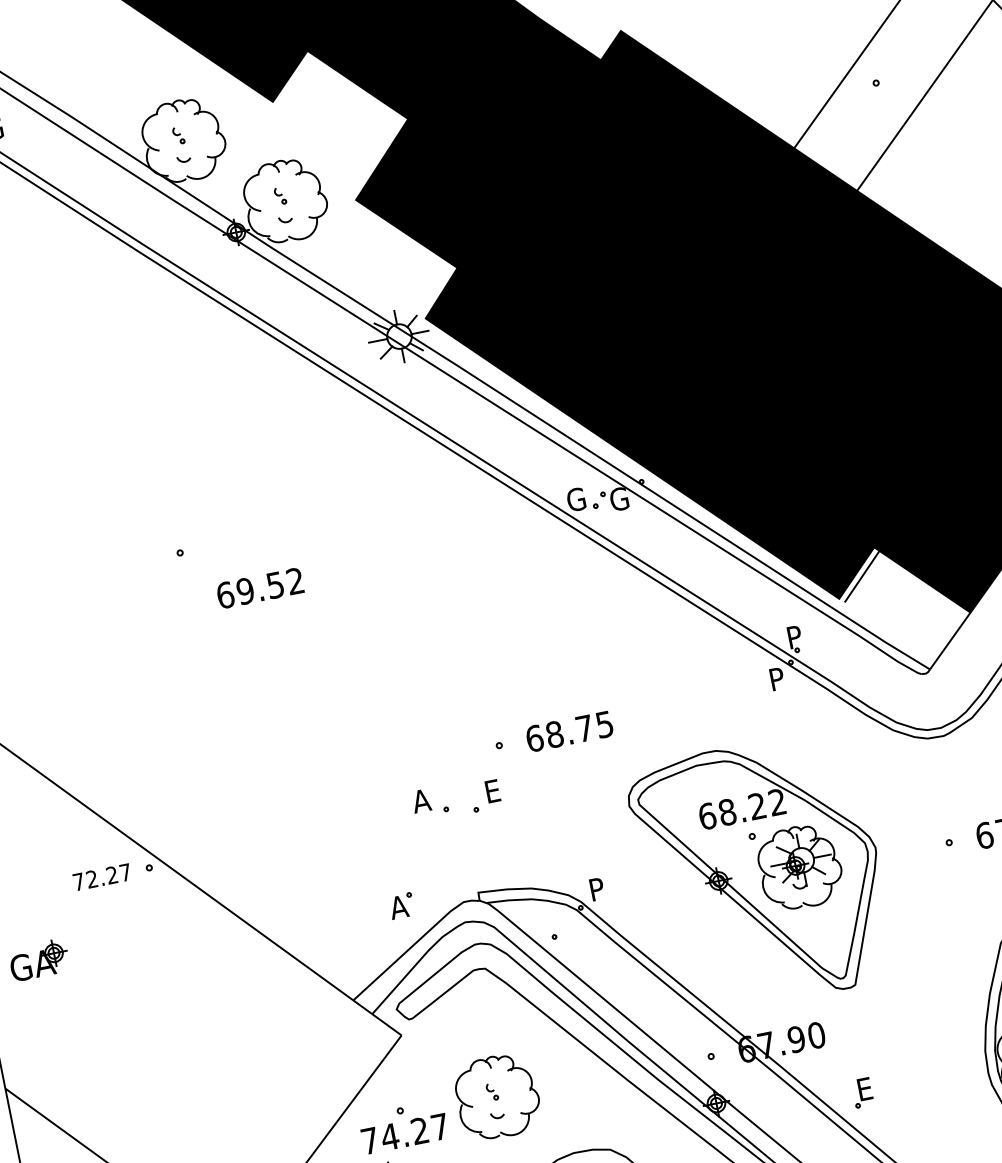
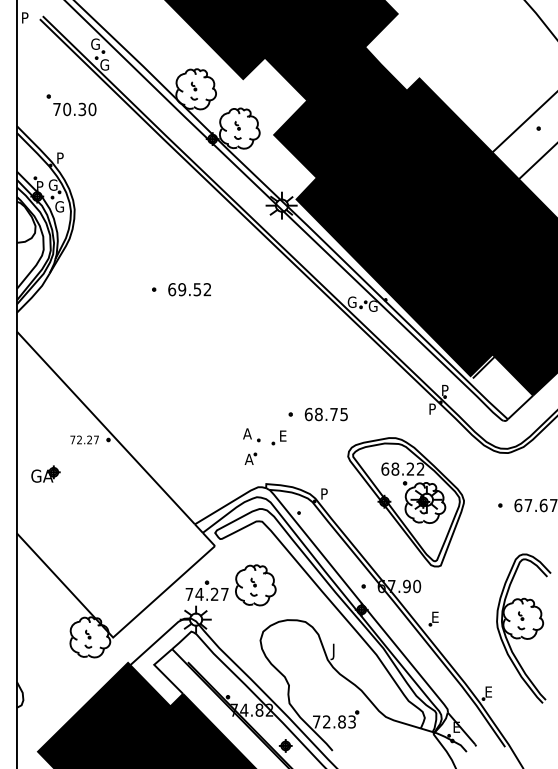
text: (259, 588) -> (189, 289), moved
part: (401, 904) -> (250, 458), moved

